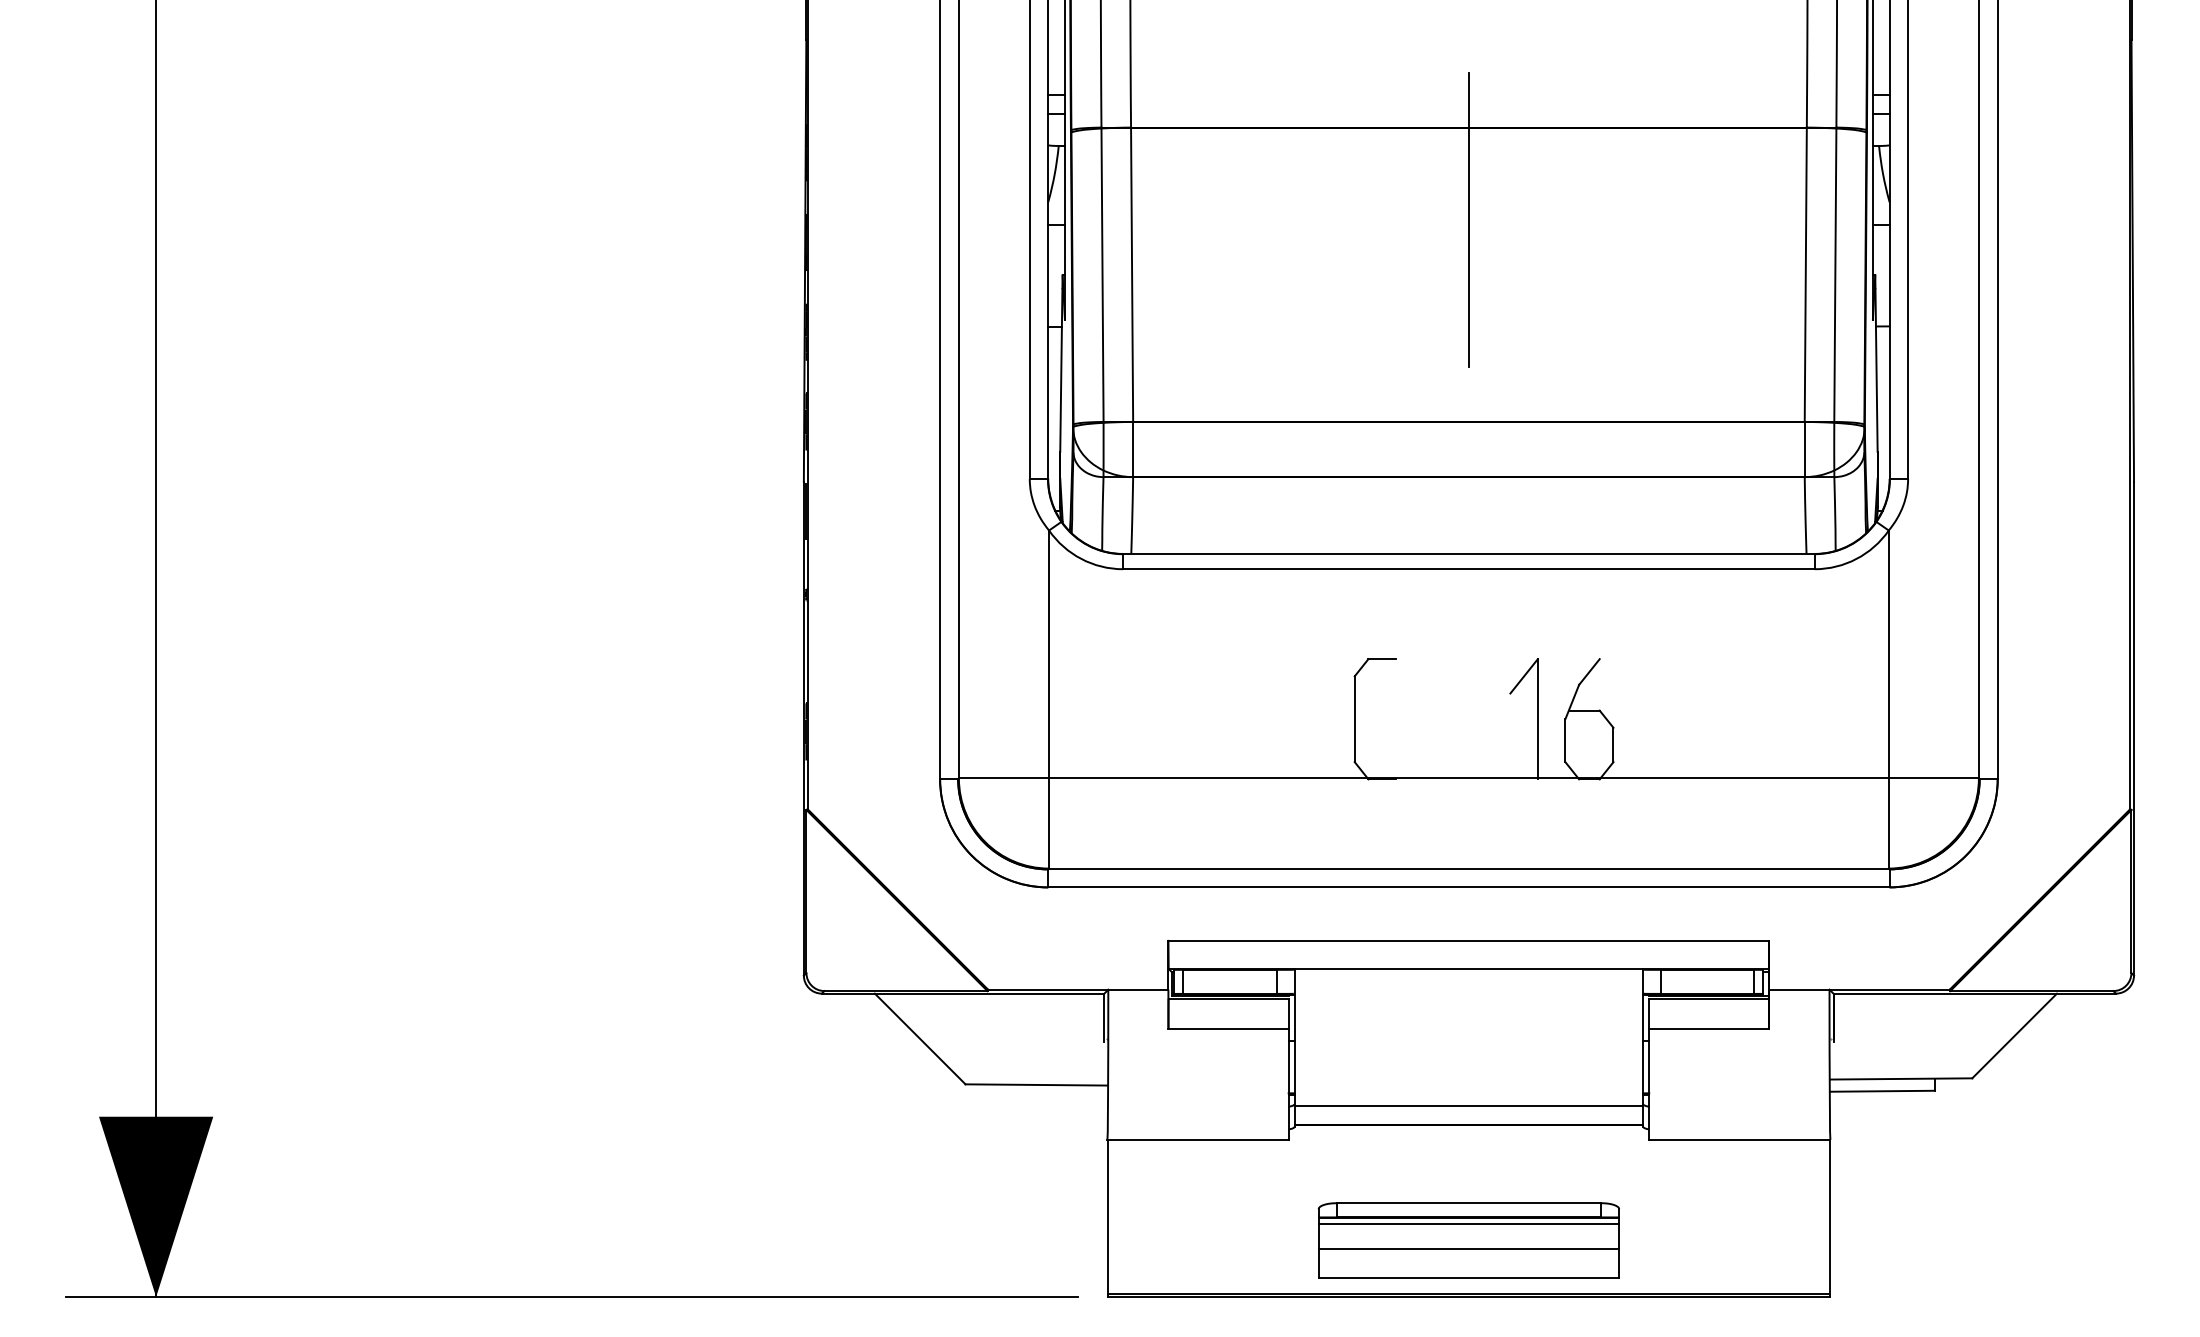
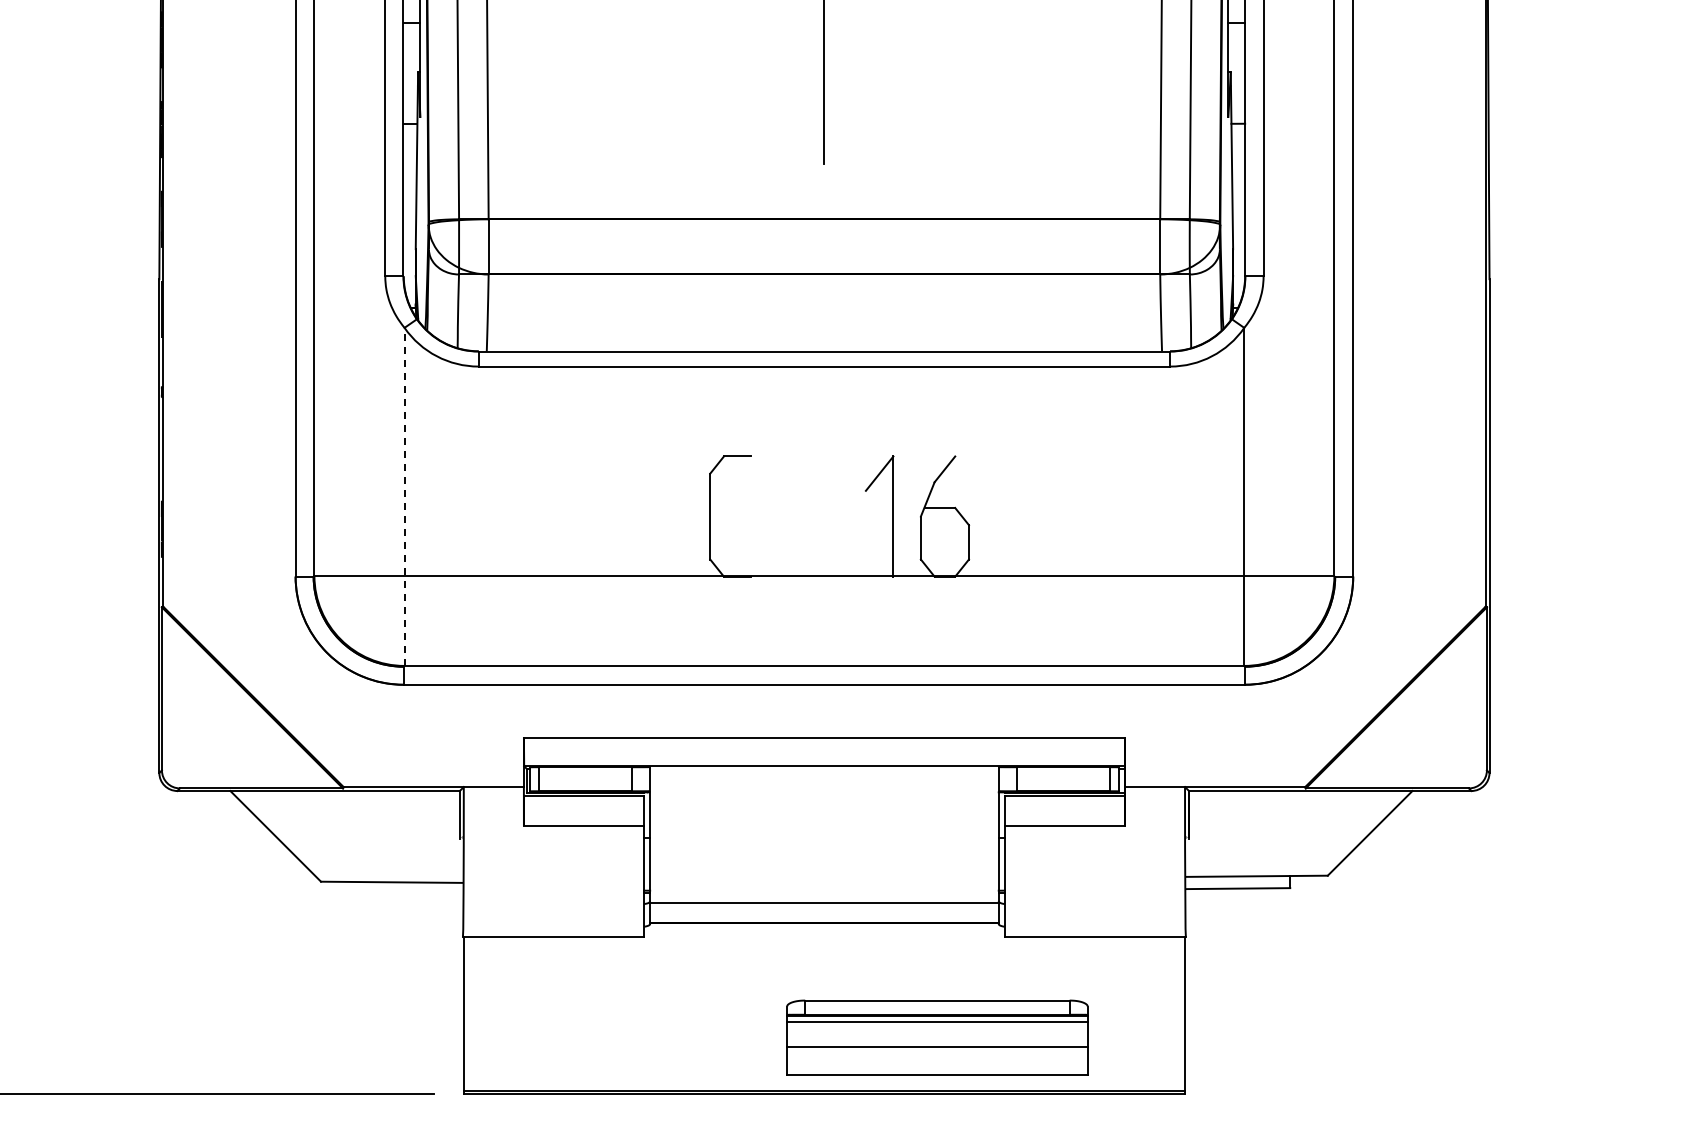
line: (1049, 699) -> (405, 496), solid -> dashed
part: (1468, 1240) -> (937, 1037), moved

